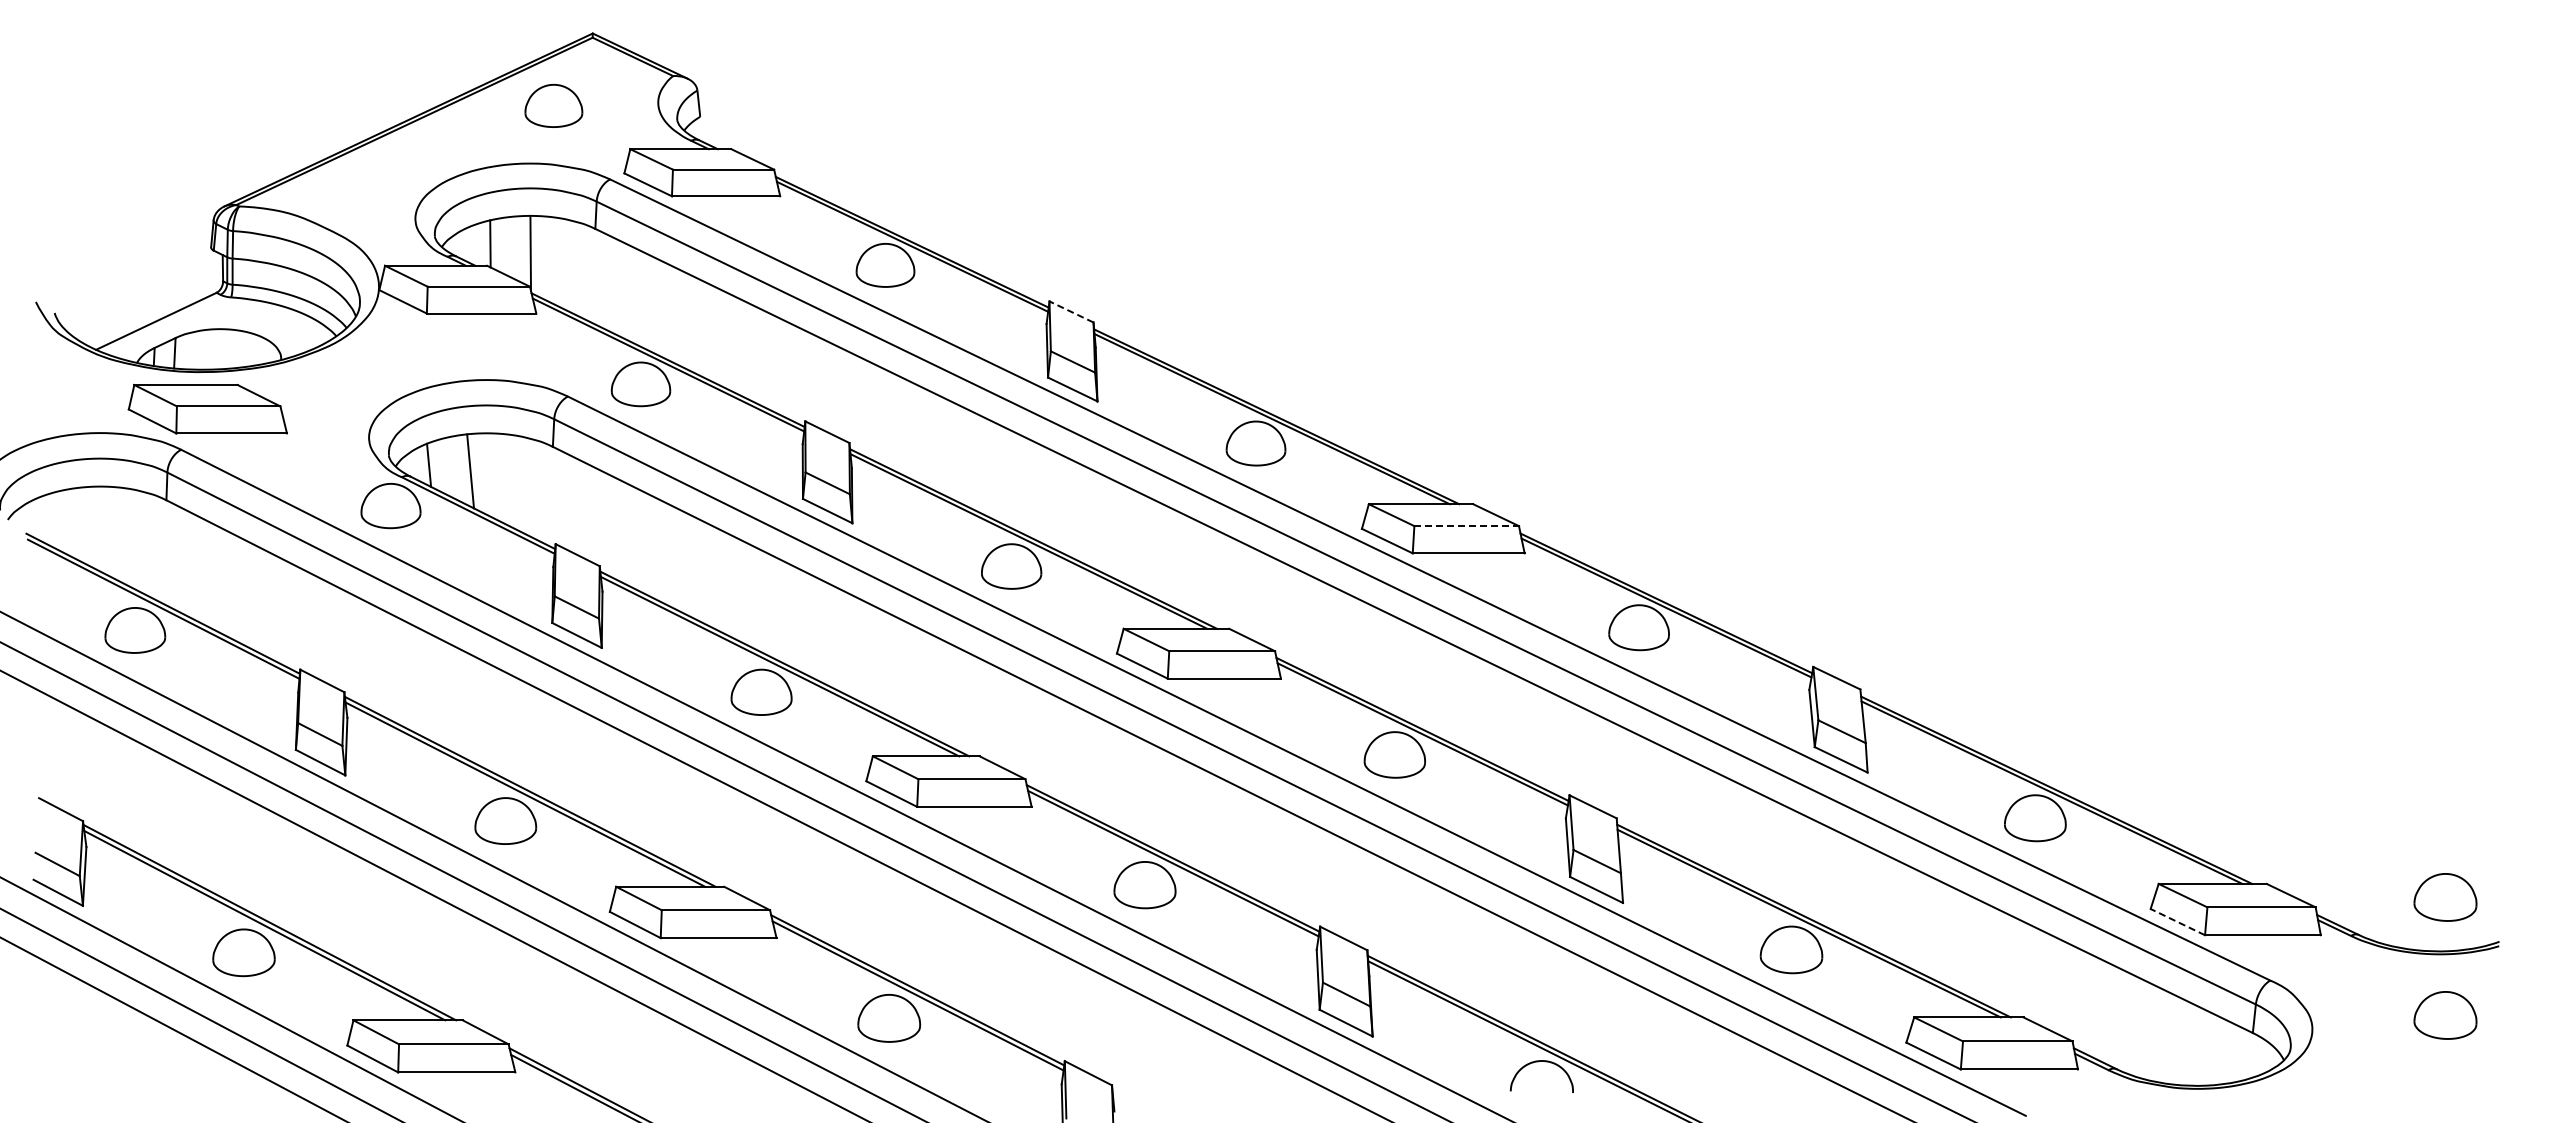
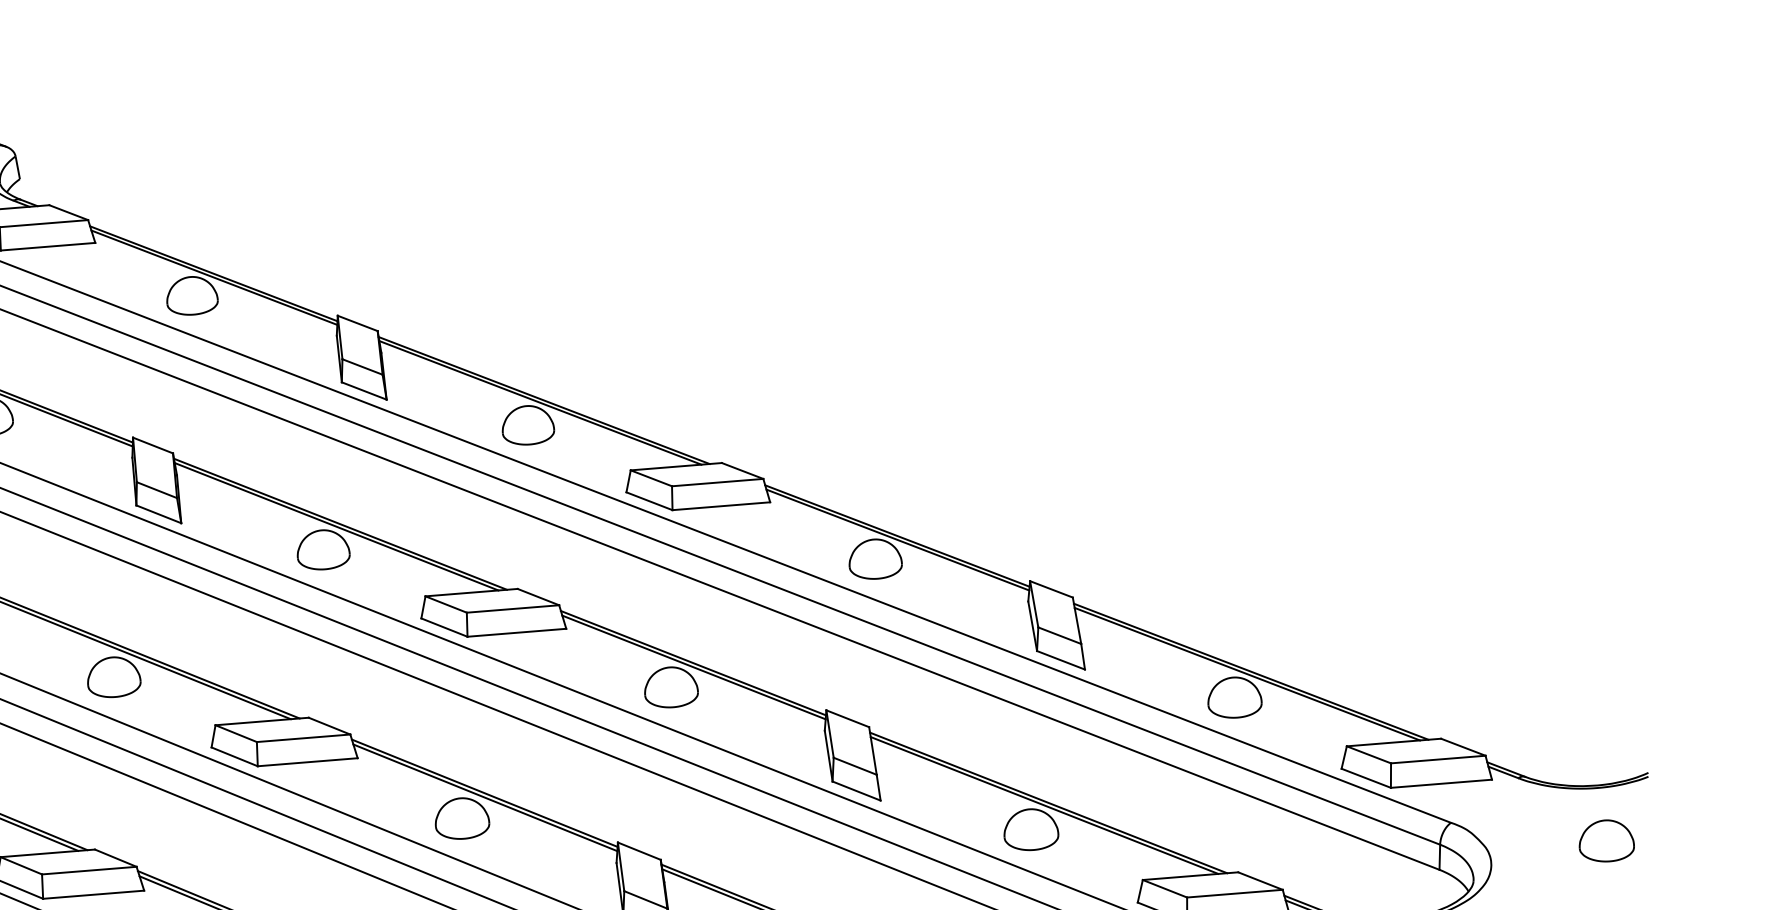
line: (1071, 311) -> (357, 323), dashed -> solid
line: (1467, 526) -> (718, 482), dashed -> solid
part: (2445, 897) -> (1598, 738), removed
line: (2177, 921) -> (1365, 777), dashed -> solid

